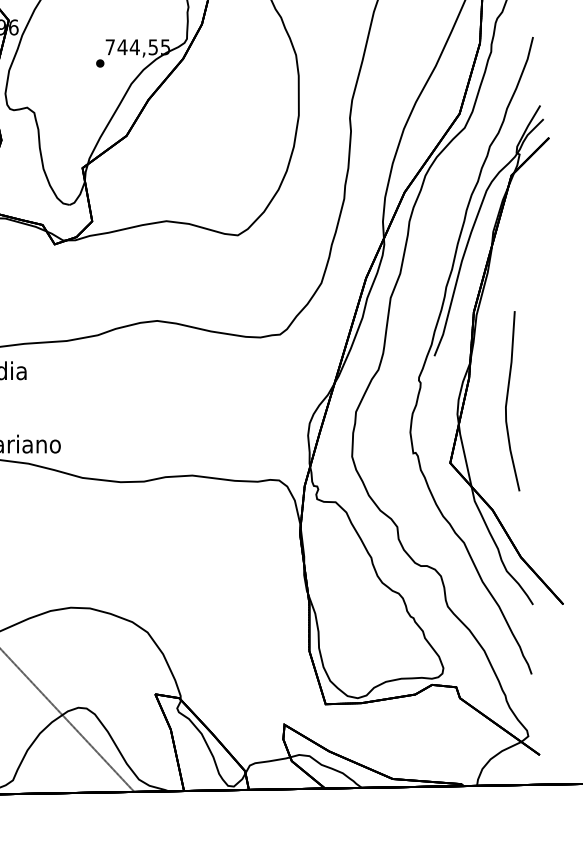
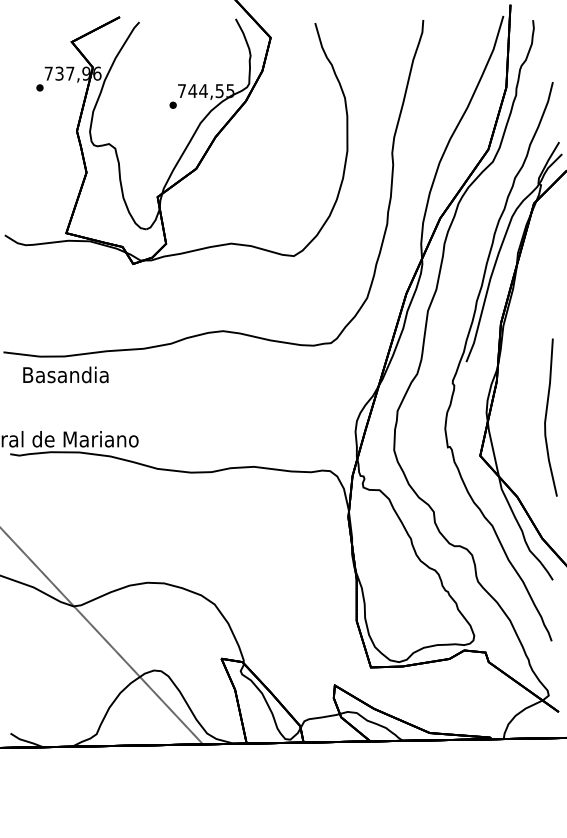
curve: (507, 401) -> (546, 417), moved

